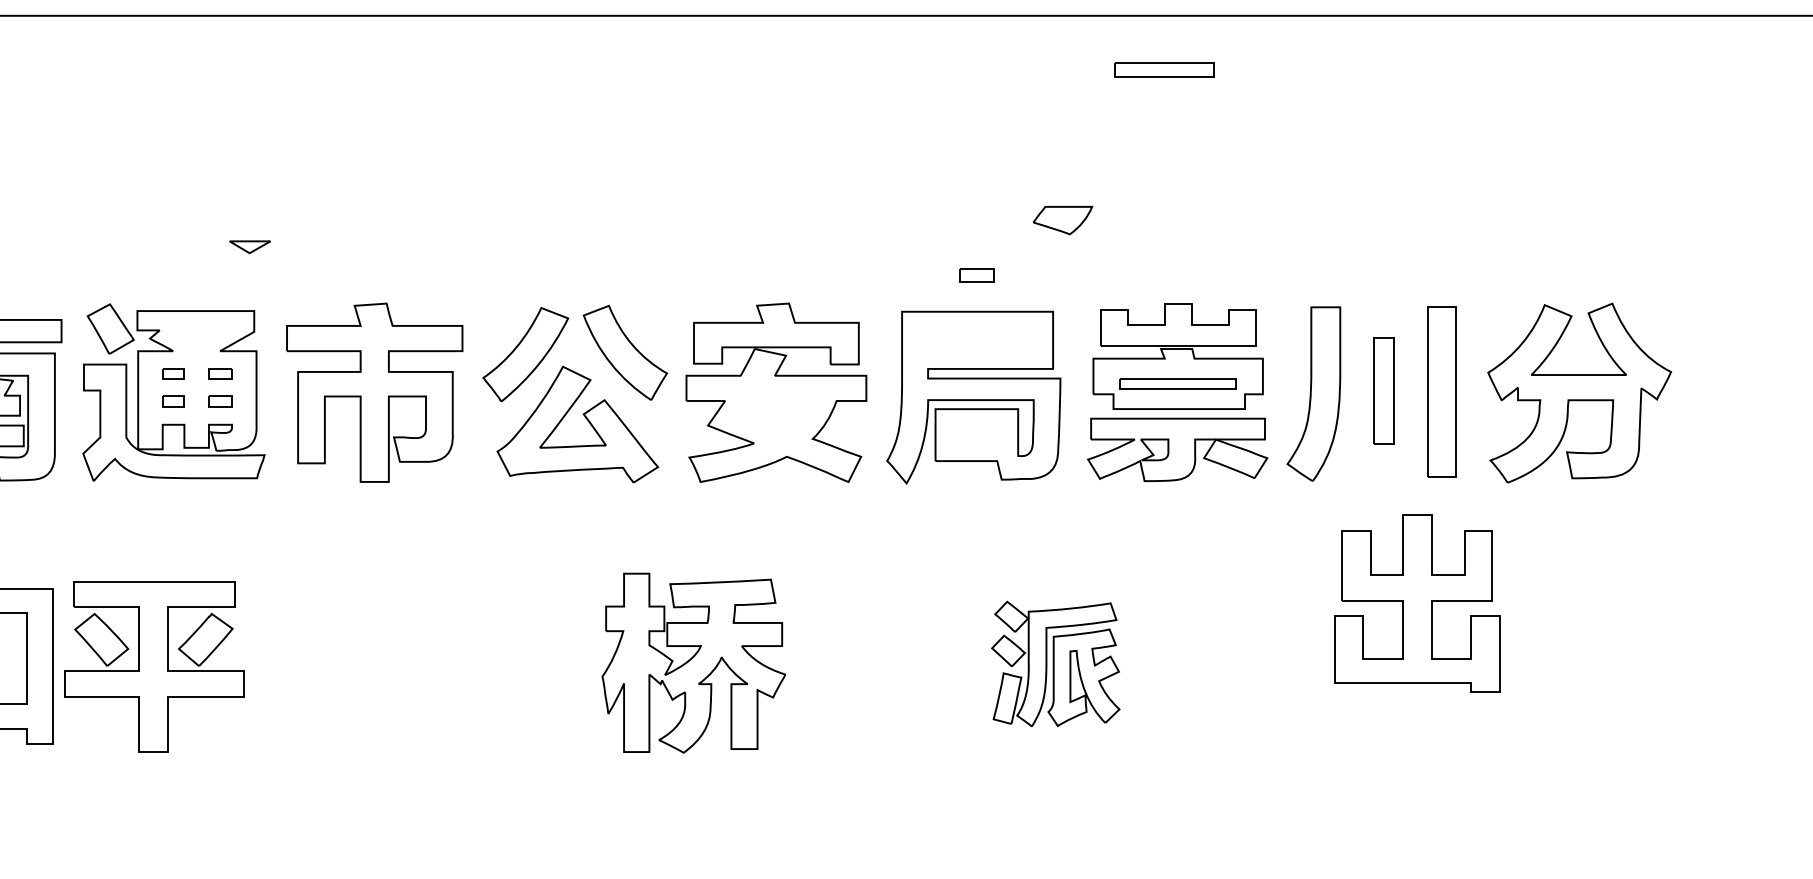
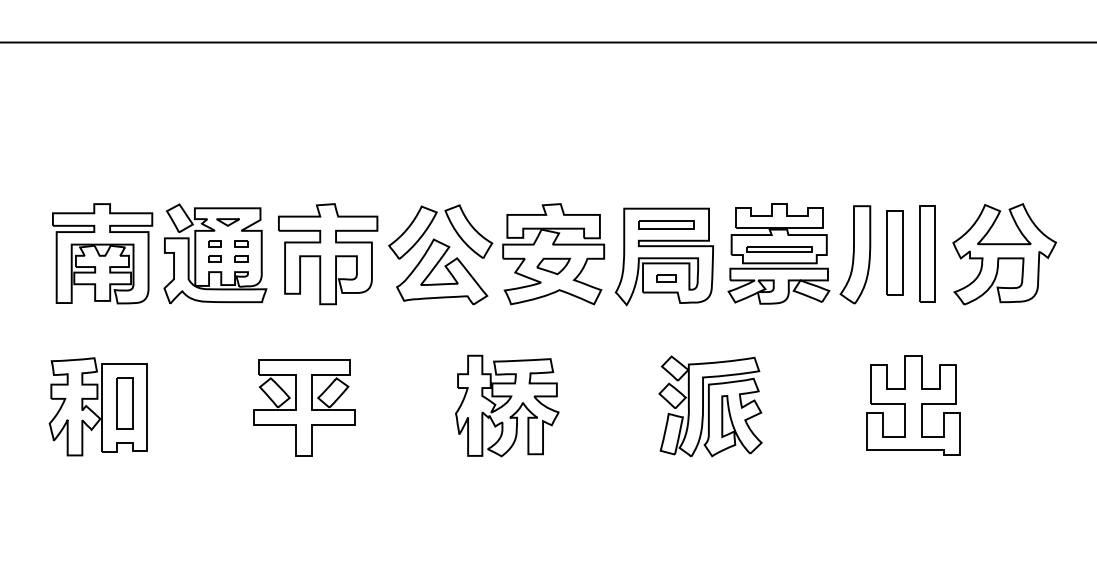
part: (1164, 69) -> (666, 224), moved
part: (1062, 220) -> (553, 266), moved
part: (248, 247) -> (227, 222), moved
part: (977, 275) -> (666, 278), moved
part: (1383, 389) -> (894, 252), size x1.43
part: (1417, 603) -> (913, 405), moved
part: (1055, 664) -> (710, 406), size x1.43
part: (154, 665) -> (304, 407), moved

